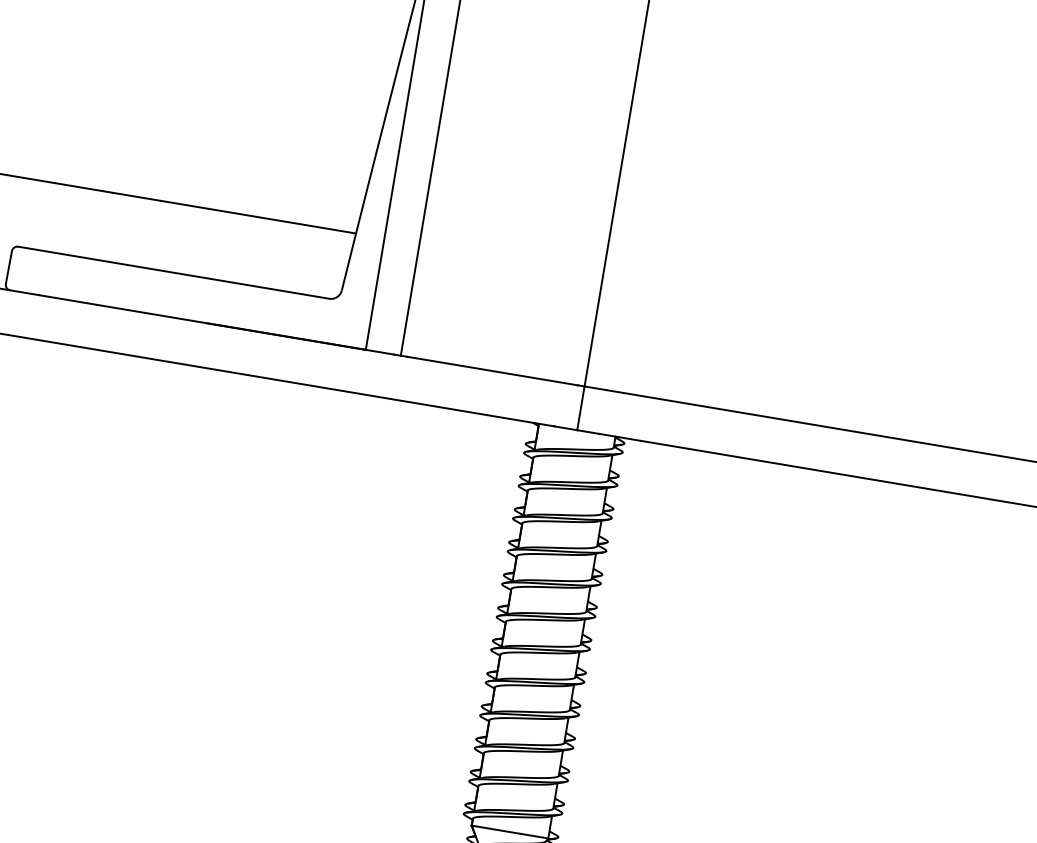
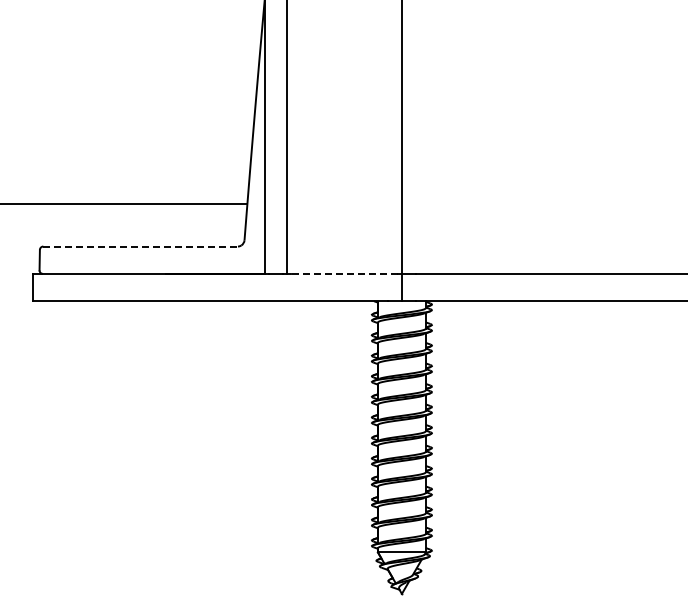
line: (175, 272) -> (141, 246), solid -> dashed
line: (491, 370) -> (343, 273), solid -> dashed

